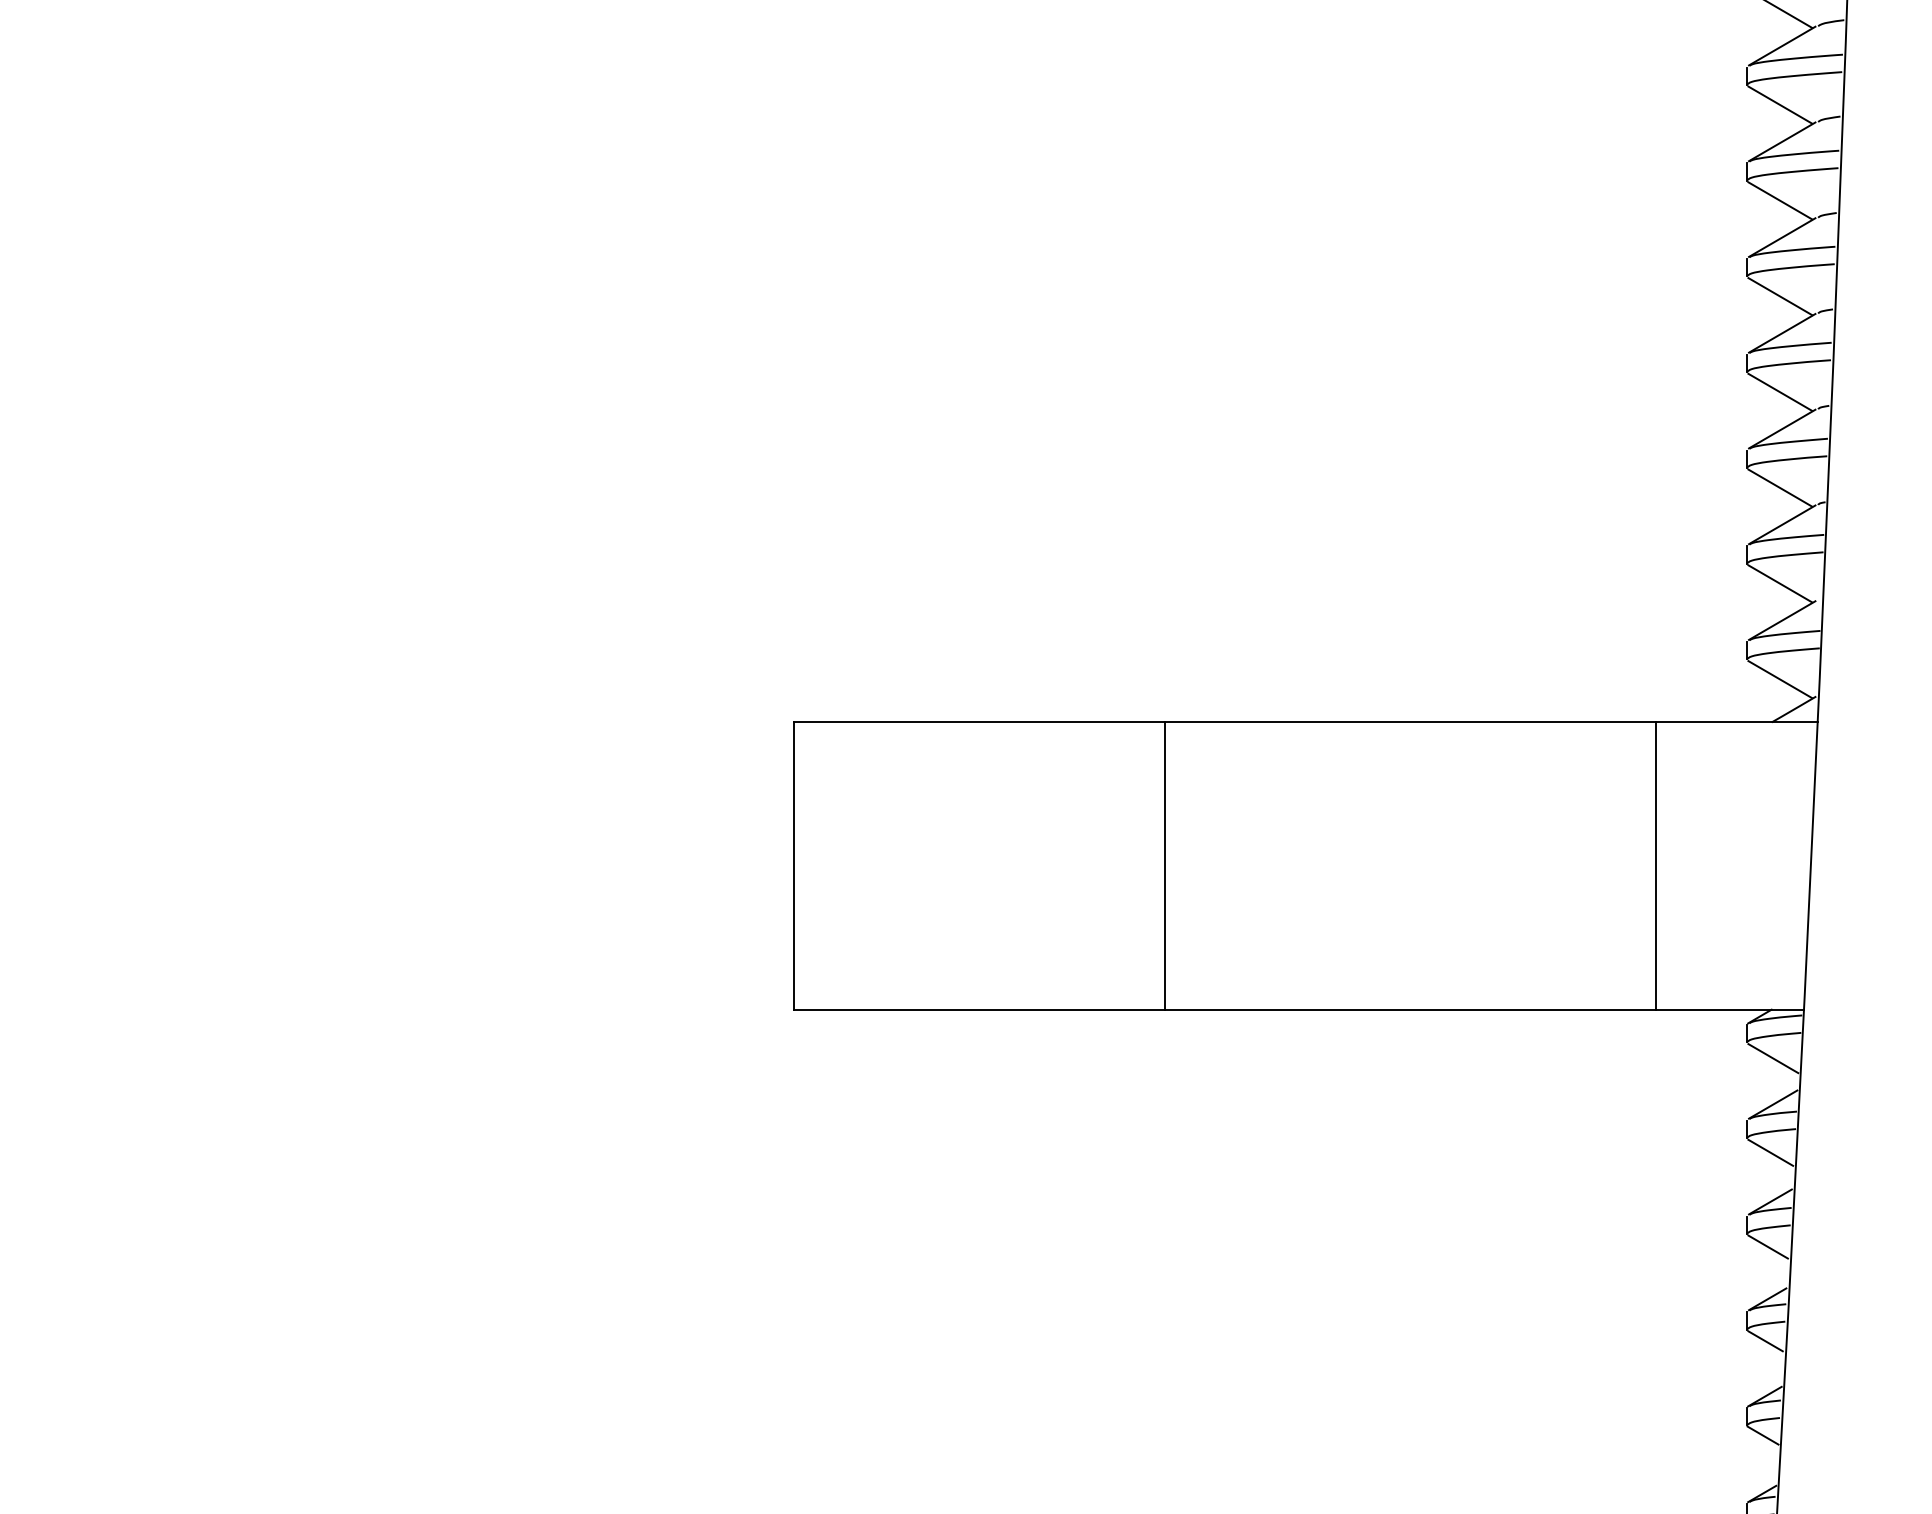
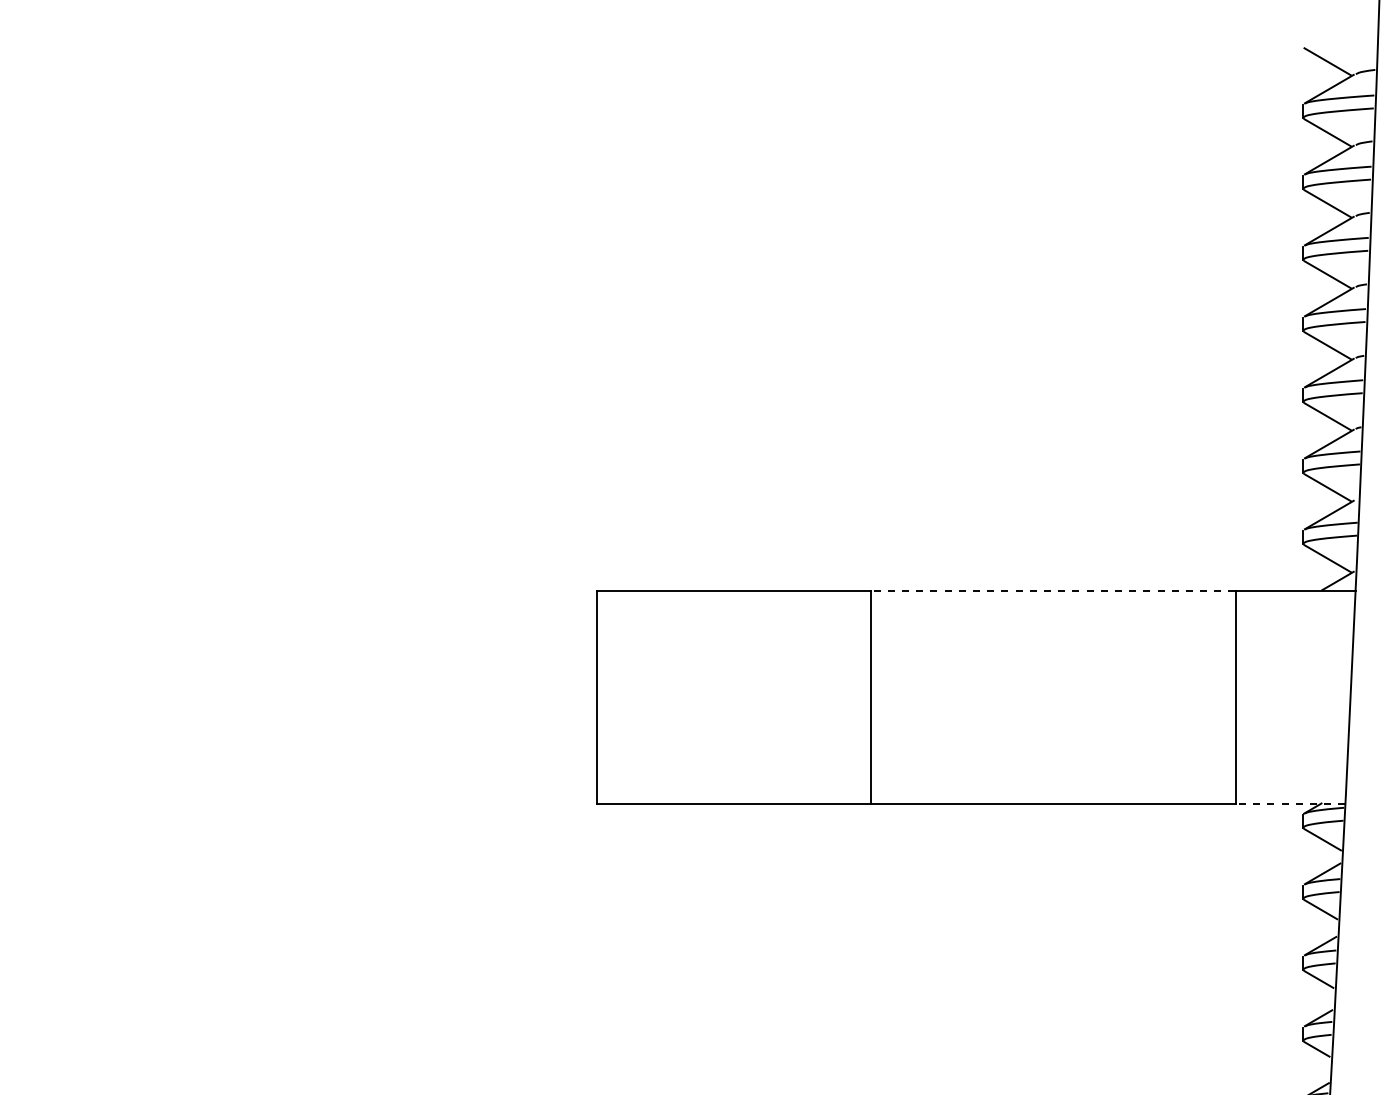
line: (1410, 722) -> (1053, 590), solid -> dashed
line: (1729, 1009) -> (1290, 803), solid -> dashed

